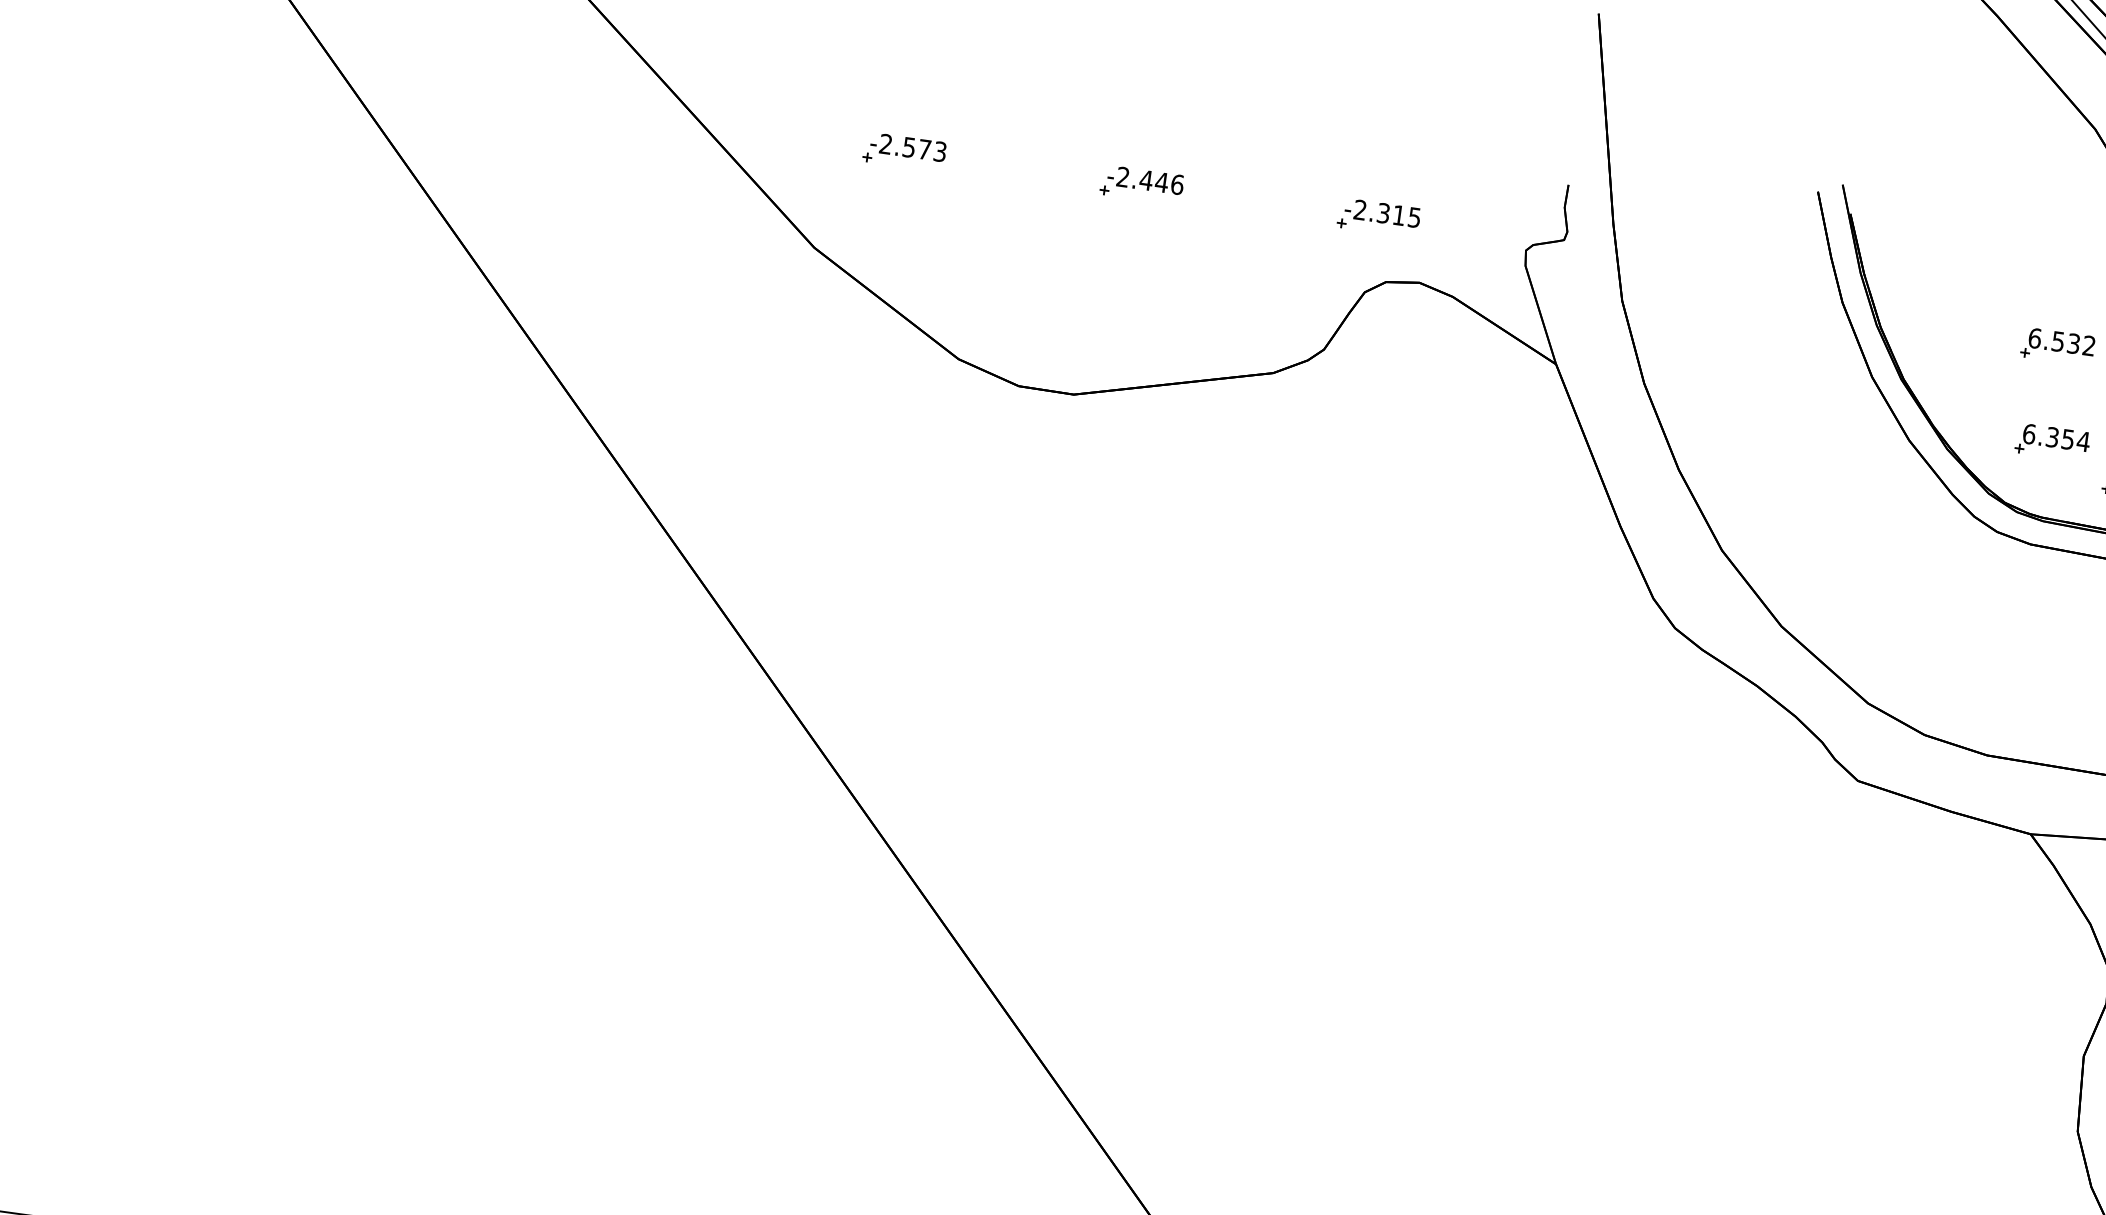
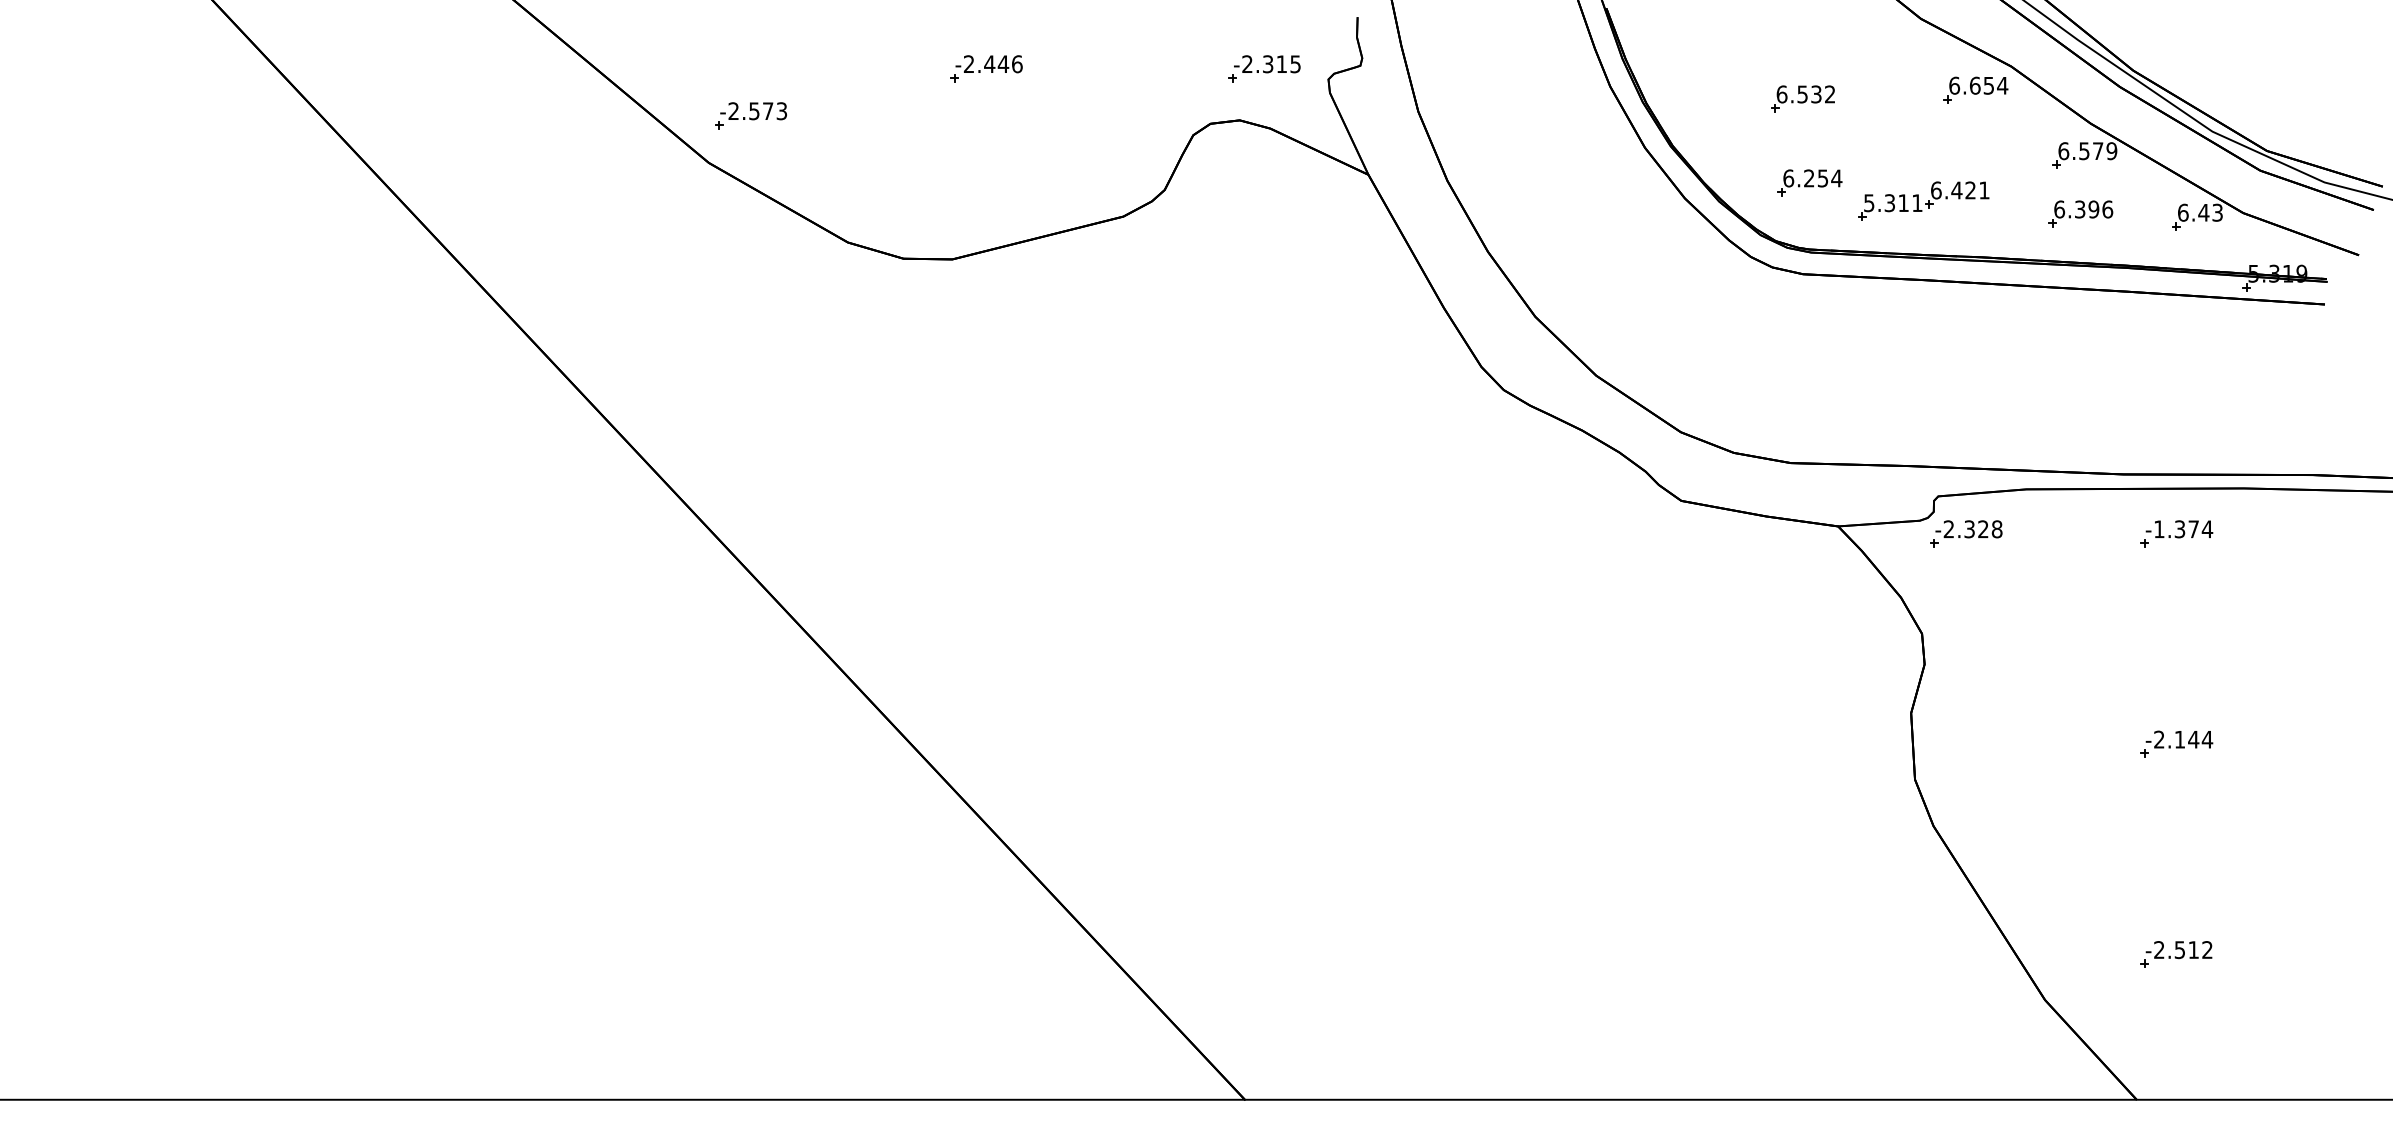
part: (904, 151) -> (750, 115), moved
part: (1378, 217) -> (1264, 68), moved
text: (2052, 437) -> (1809, 178), 6.354 -> 6.254

